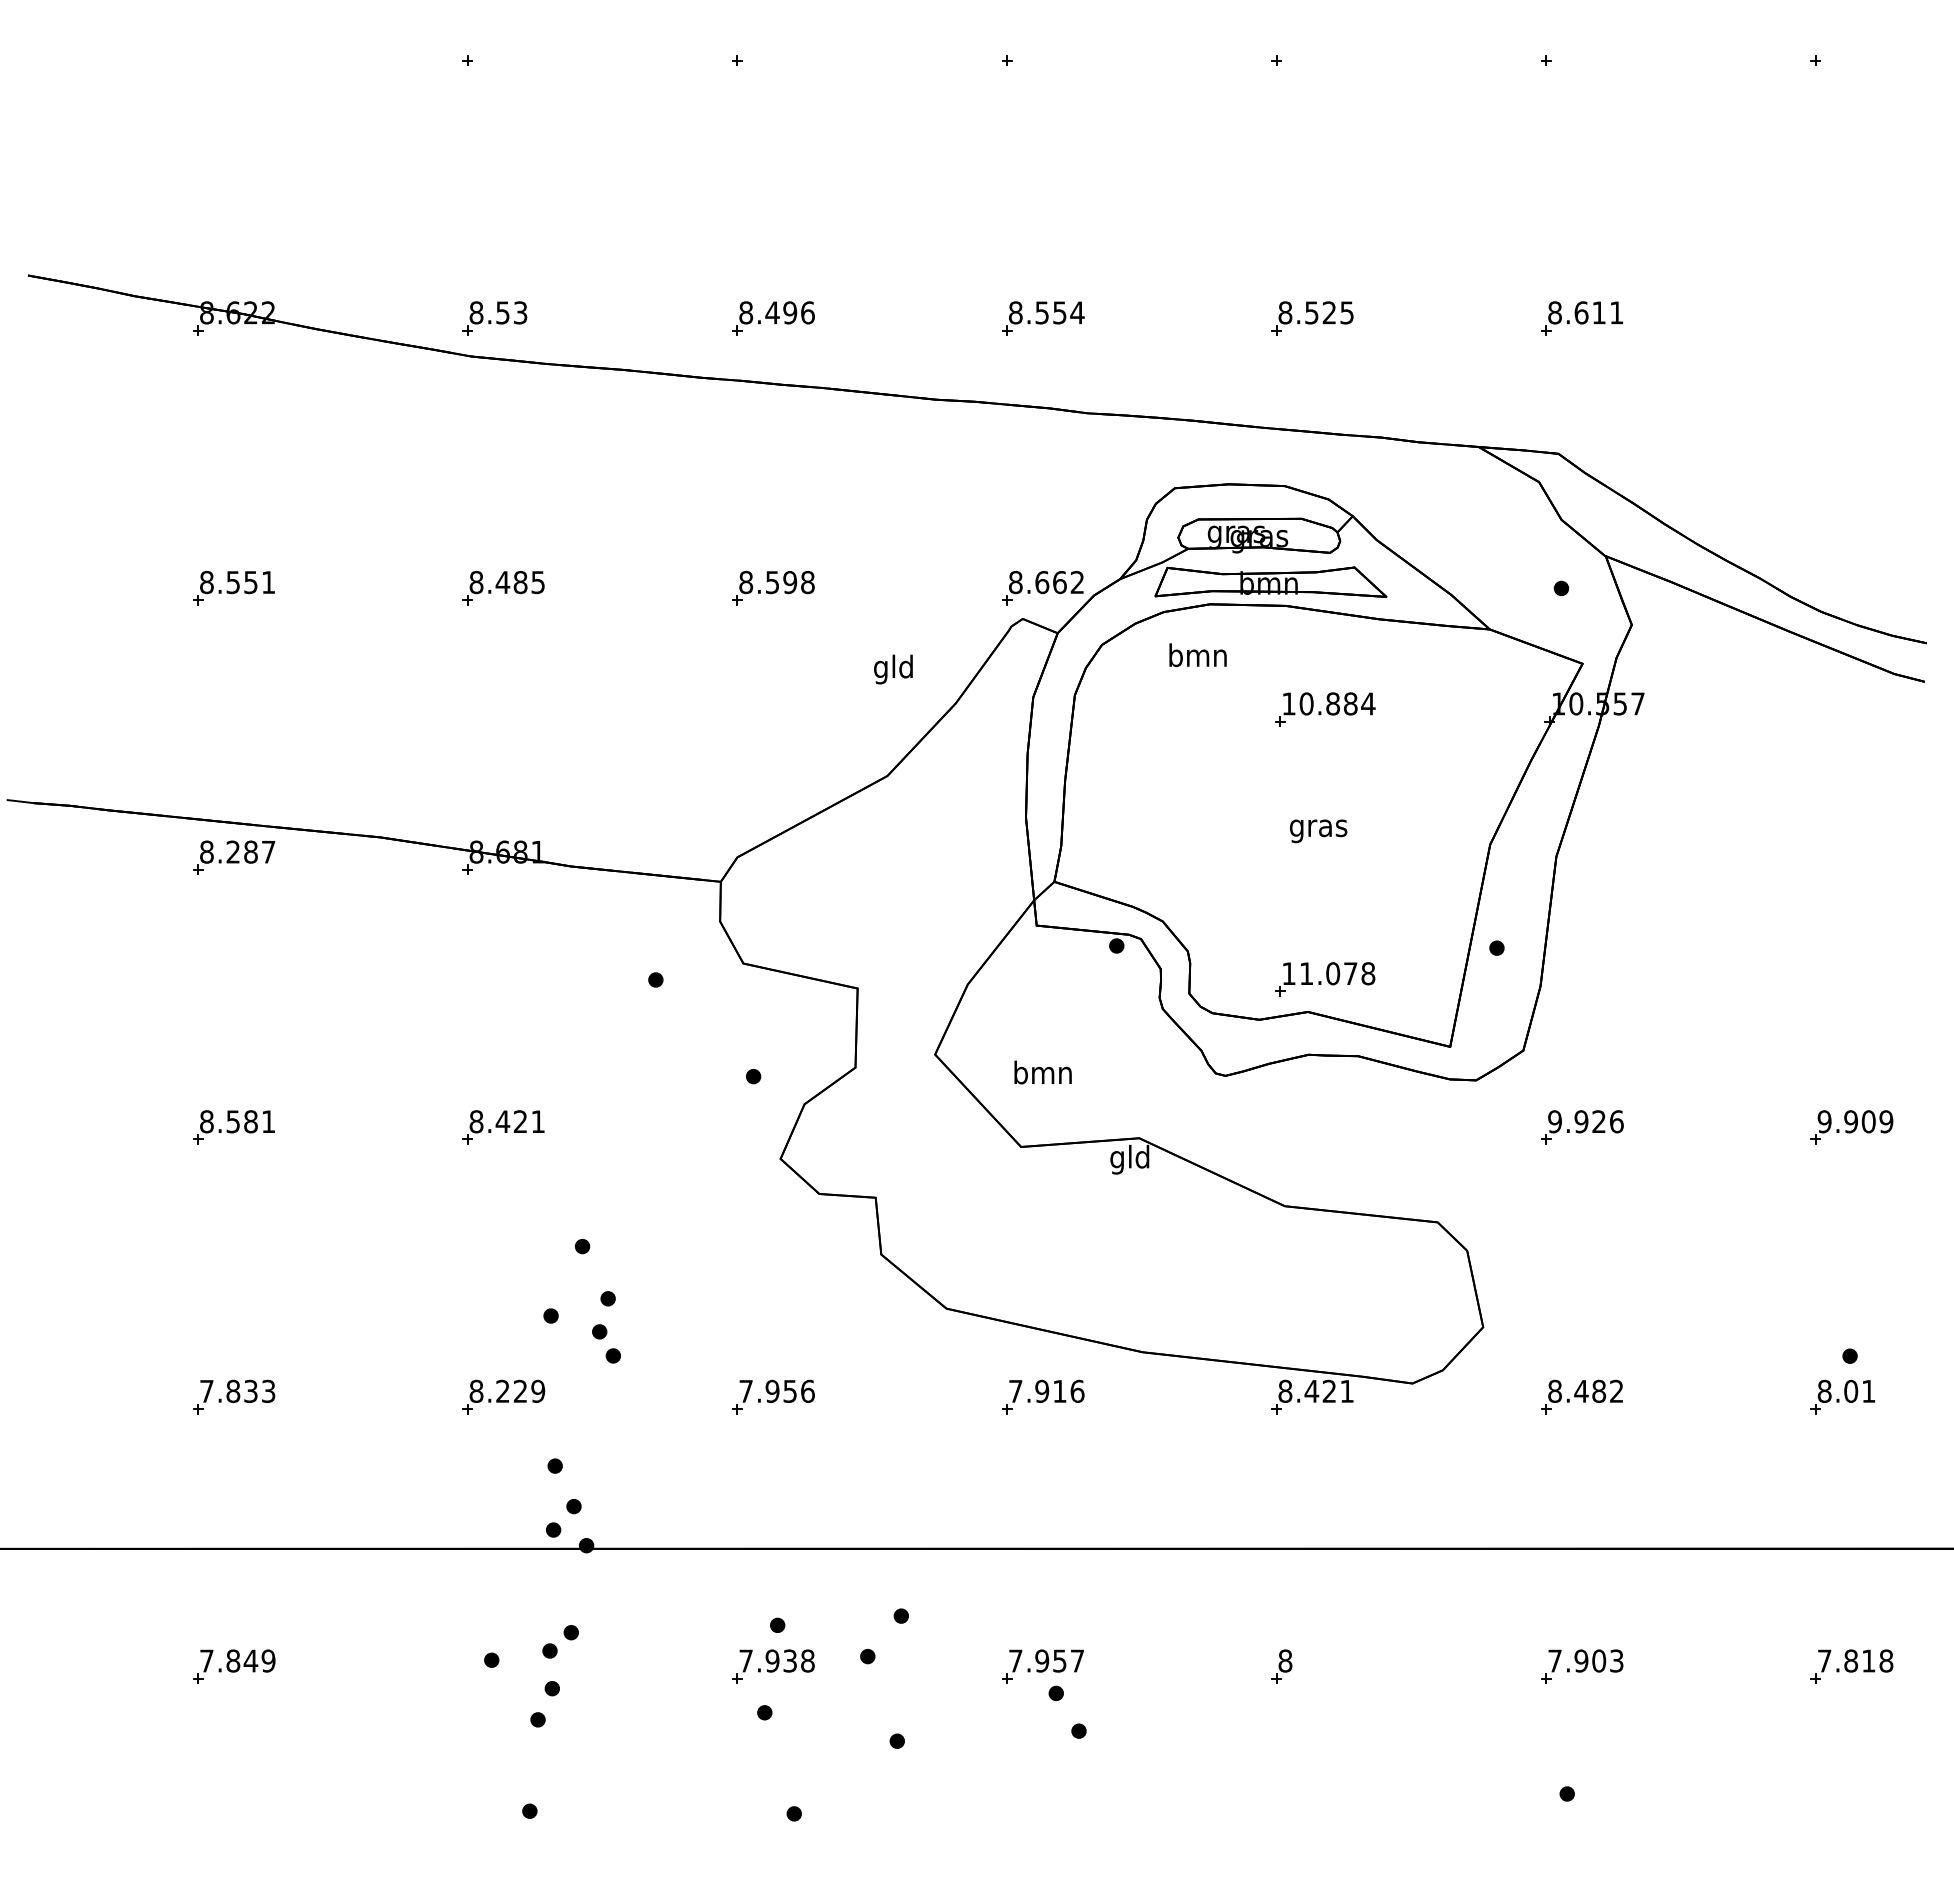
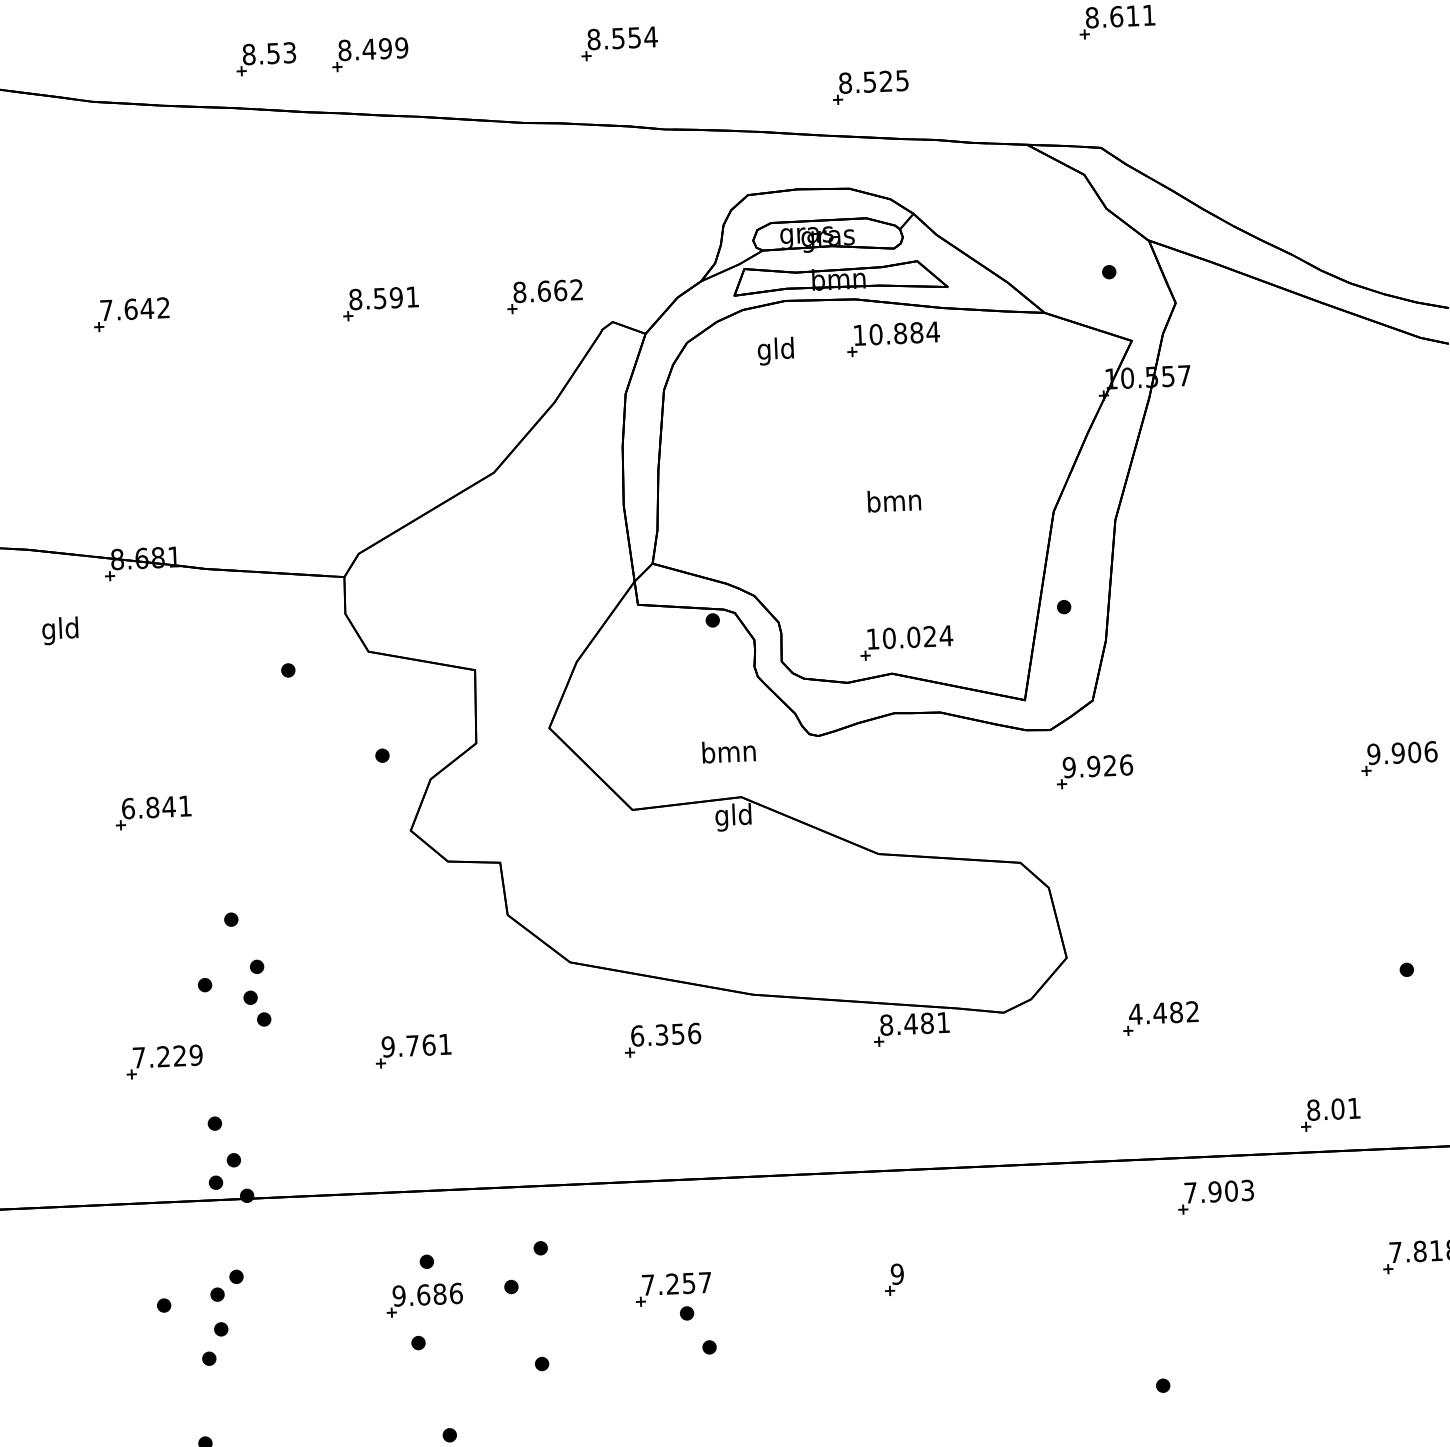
text: (807, 312) -> (401, 47), 8.496 -> 8.499
part: (494, 318) -> (265, 59), moved
part: (1312, 318) -> (870, 87), moved
text: (506, 582) -> (134, 309), 8.485 -> 7.642
text: (807, 582) -> (412, 297), 8.598 -> 8.591
part: (1042, 588) -> (544, 296), moved
text: (1197, 658) -> (775, 351), bmn -> gld
text: (893, 669) -> (60, 630), moved
part: (1325, 709) -> (893, 338), moved
text: (1318, 828) -> (894, 503), gras -> bmn
text: (1337, 973) -> (917, 636), 11.078 -> 10.024
text: (1042, 1072) -> (728, 751), moved
text: (498, 1121) -> (148, 807), 8.421 -> 6.841
text: (1886, 1121) -> (1431, 751), 9.909 -> 9.906
part: (1582, 1127) -> (1094, 771), moved
text: (476, 1390) -> (139, 1056), 8.229 -> 7.229
text: (776, 1390) -> (416, 1044), 7.956 -> 9.761
text: (1037, 1390) -> (657, 1034), 7.916 -> 6.356
text: (1329, 1390) -> (927, 1022), 8.421 -> 8.481
text: (1554, 1390) -> (1135, 1013), 8.482 -> 4.482
part: (1842, 1396) -> (1330, 1114), moved
text: (776, 1660) -> (427, 1294), 7.938 -> 9.686
text: (1042, 1660) -> (672, 1283), 7.957 -> 7.257
text: (1285, 1660) -> (897, 1273), 8 -> 9
part: (1582, 1666) -> (1216, 1196), moved

